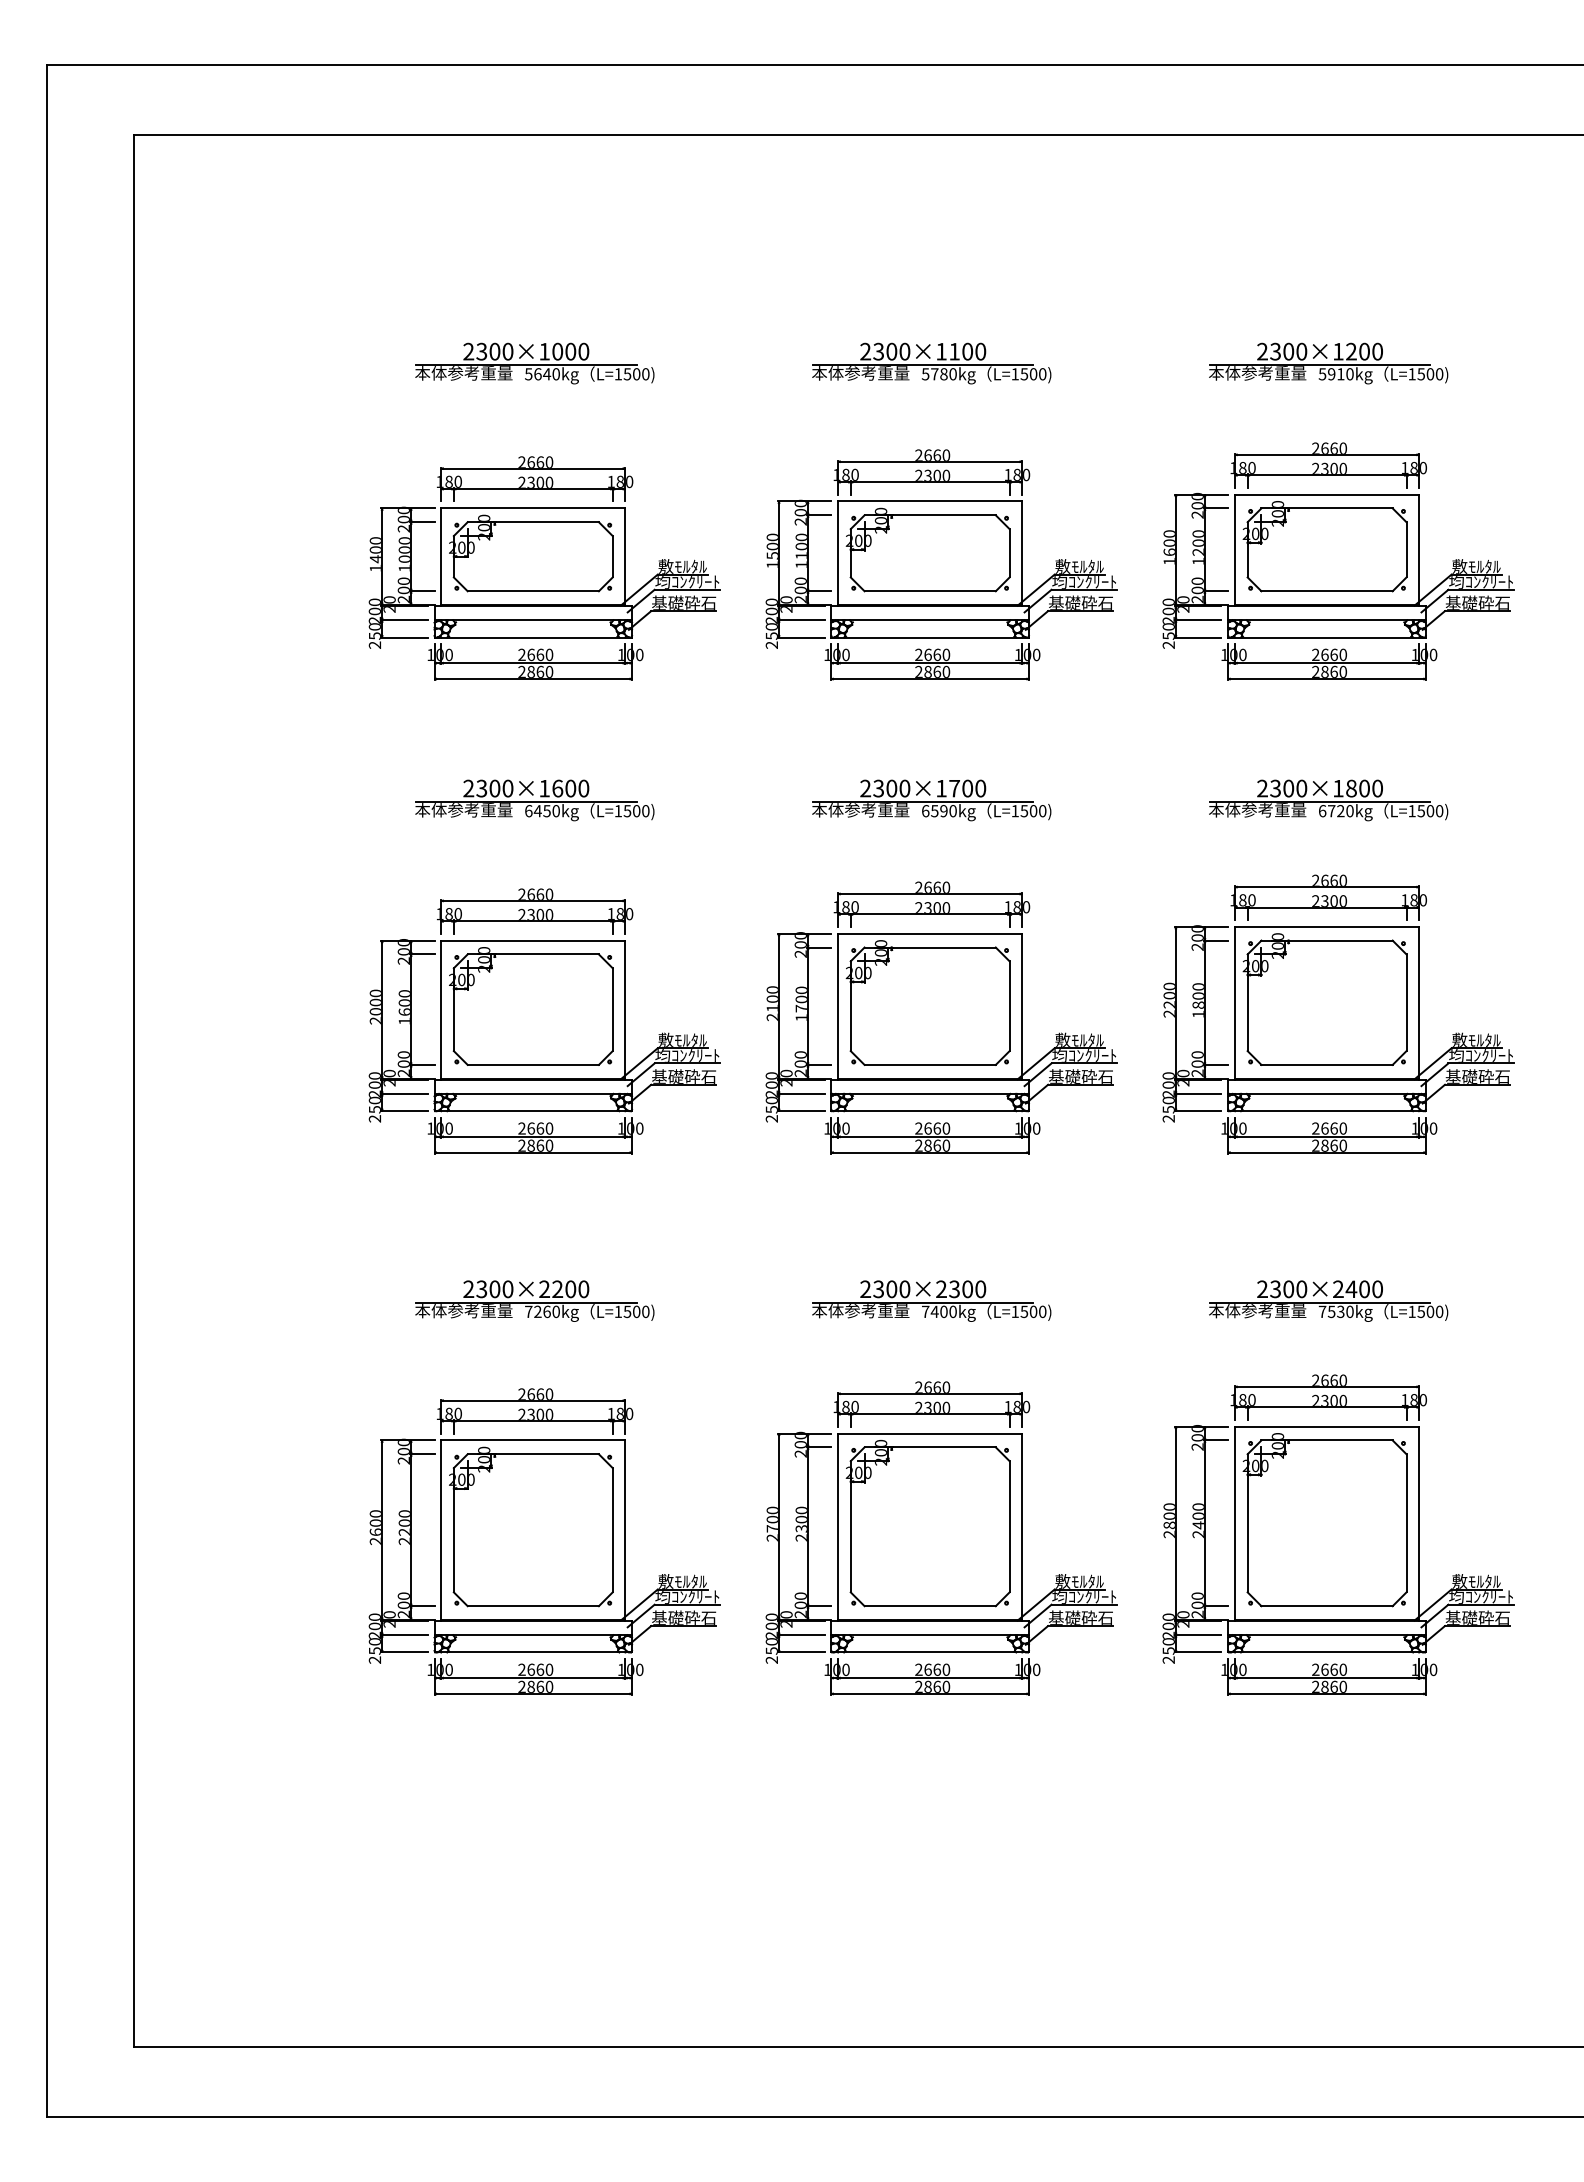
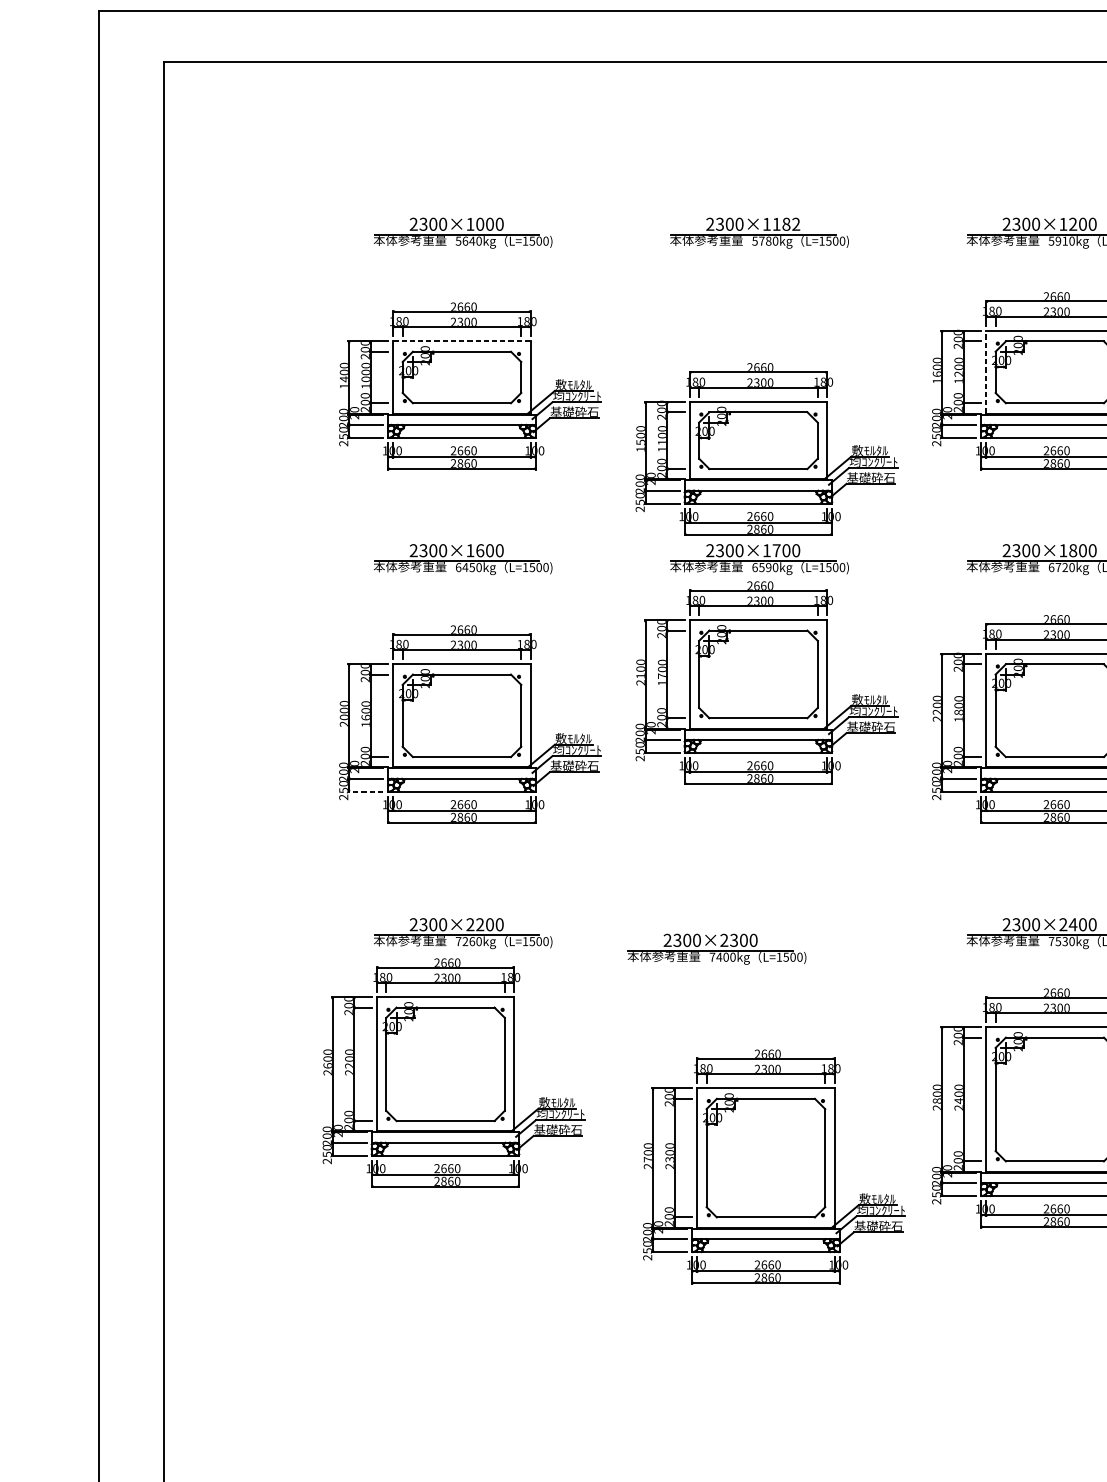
text: (974, 351) -> (791, 224), 2300×1100 -> 2300×1182
line: (533, 508) -> (462, 341), solid -> dashed
line: (1235, 549) -> (986, 372), solid -> dashed
part: (941, 564) -> (766, 449), moved
part: (941, 1017) -> (766, 682), moved
line: (403, 1111) -> (365, 791), solid -> dashed
part: (931, 1300) -> (716, 948), moved
part: (941, 1538) -> (774, 1166), moved
part: (544, 1541) -> (453, 1072), moved

